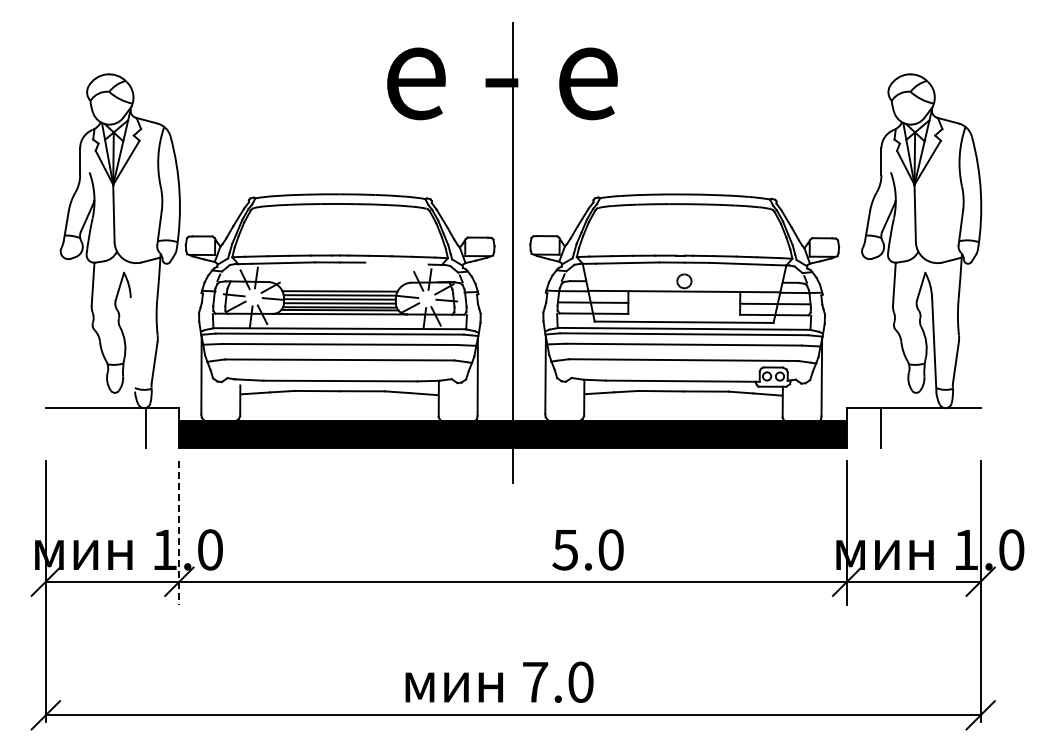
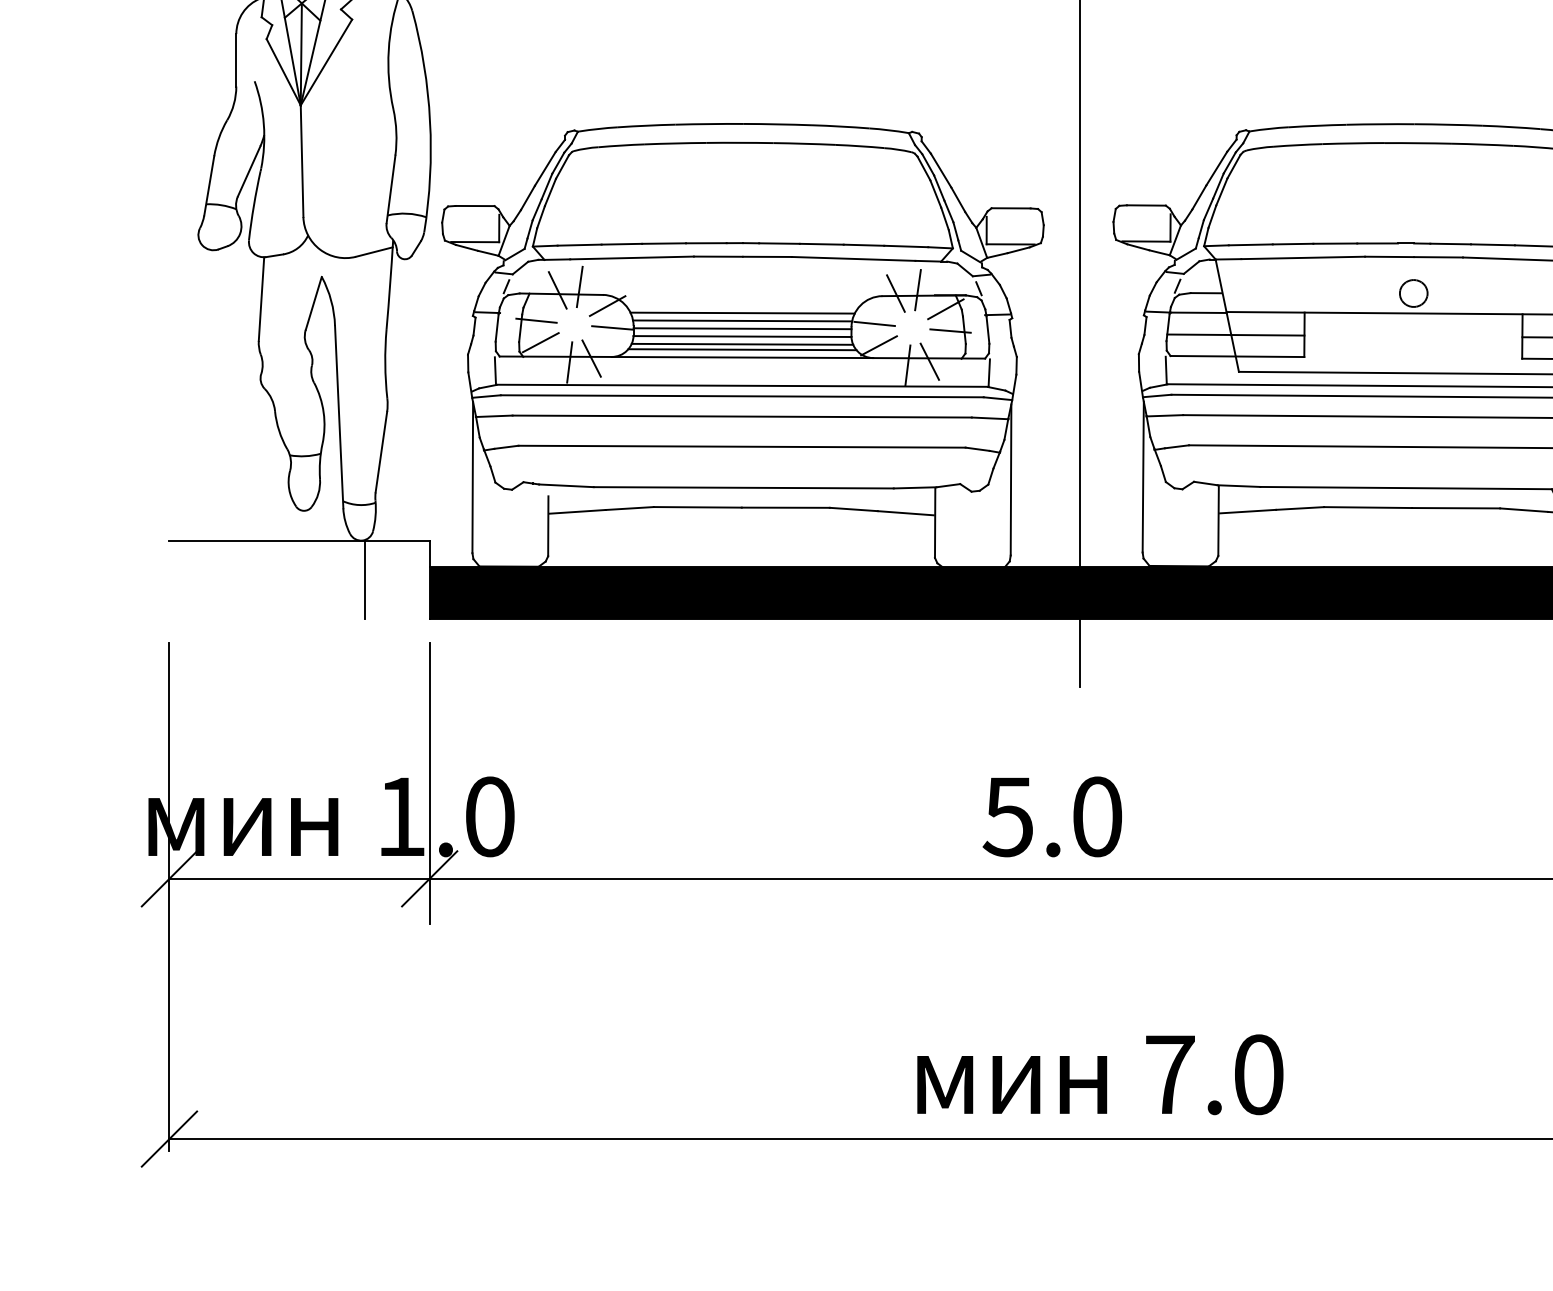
line: (396, 263) -> (852, 258), added
line: (132, 344) -> (338, 416), added
line: (179, 533) -> (429, 784), dashed -> solid
text: (587, 549) -> (1051, 816), moved
text: (499, 681) -> (1100, 1073), moved

